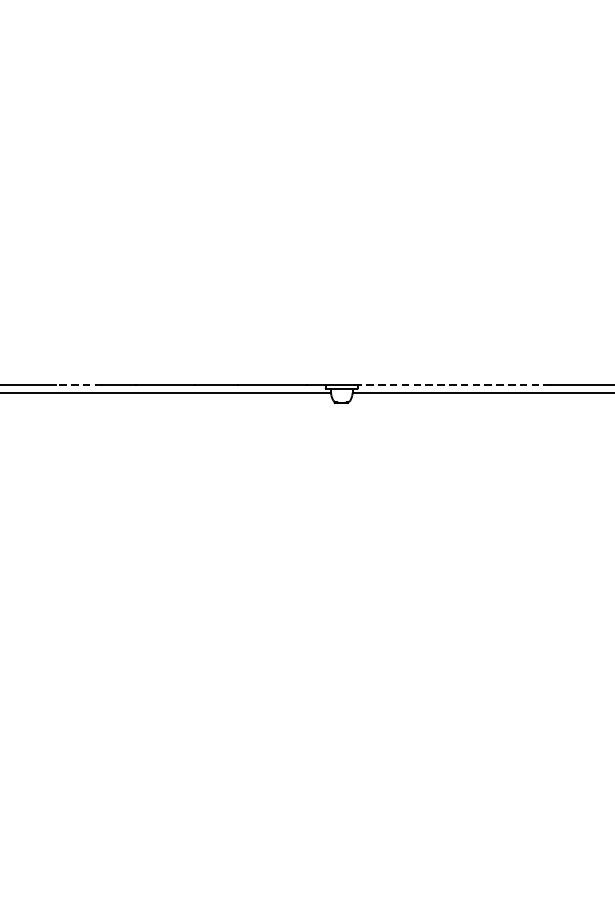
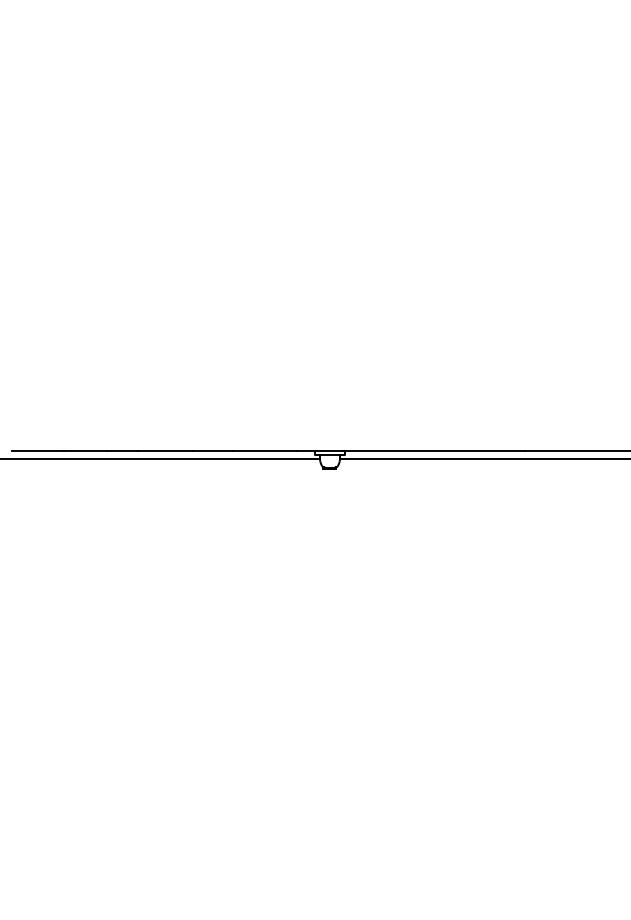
line: (79, 384) -> (85, 451), dashed -> solid
line: (453, 384) -> (434, 451), dashed -> solid

